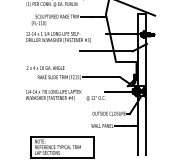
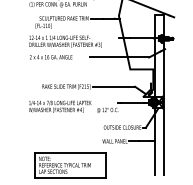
text: (45, 68) -> (51, 57), moved

